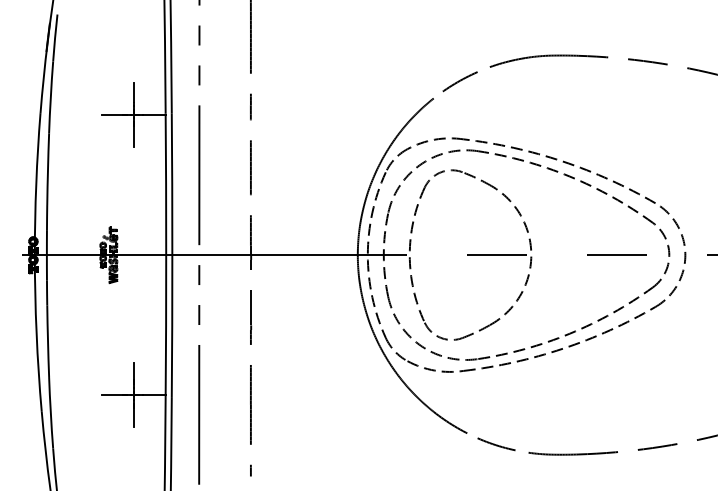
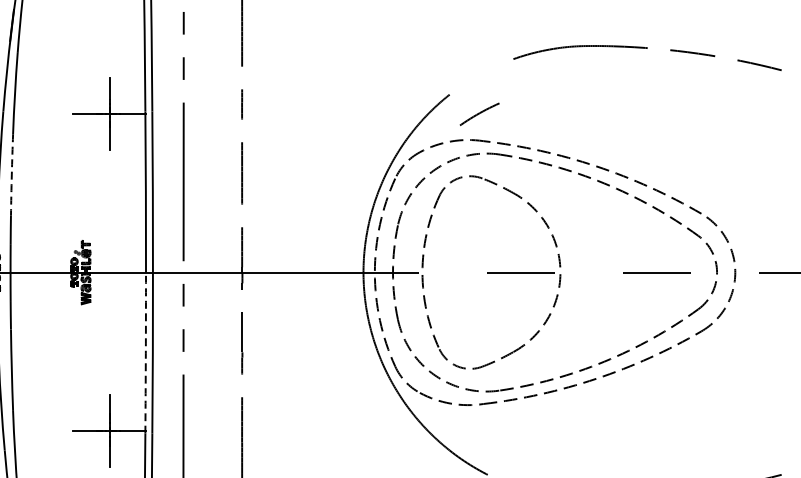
curve: (459, 81) -> (478, 114), moved
arc: (47, 169) -> (11, 175), solid -> dashed
arc: (166, 326) -> (146, 353), solid -> dashed

